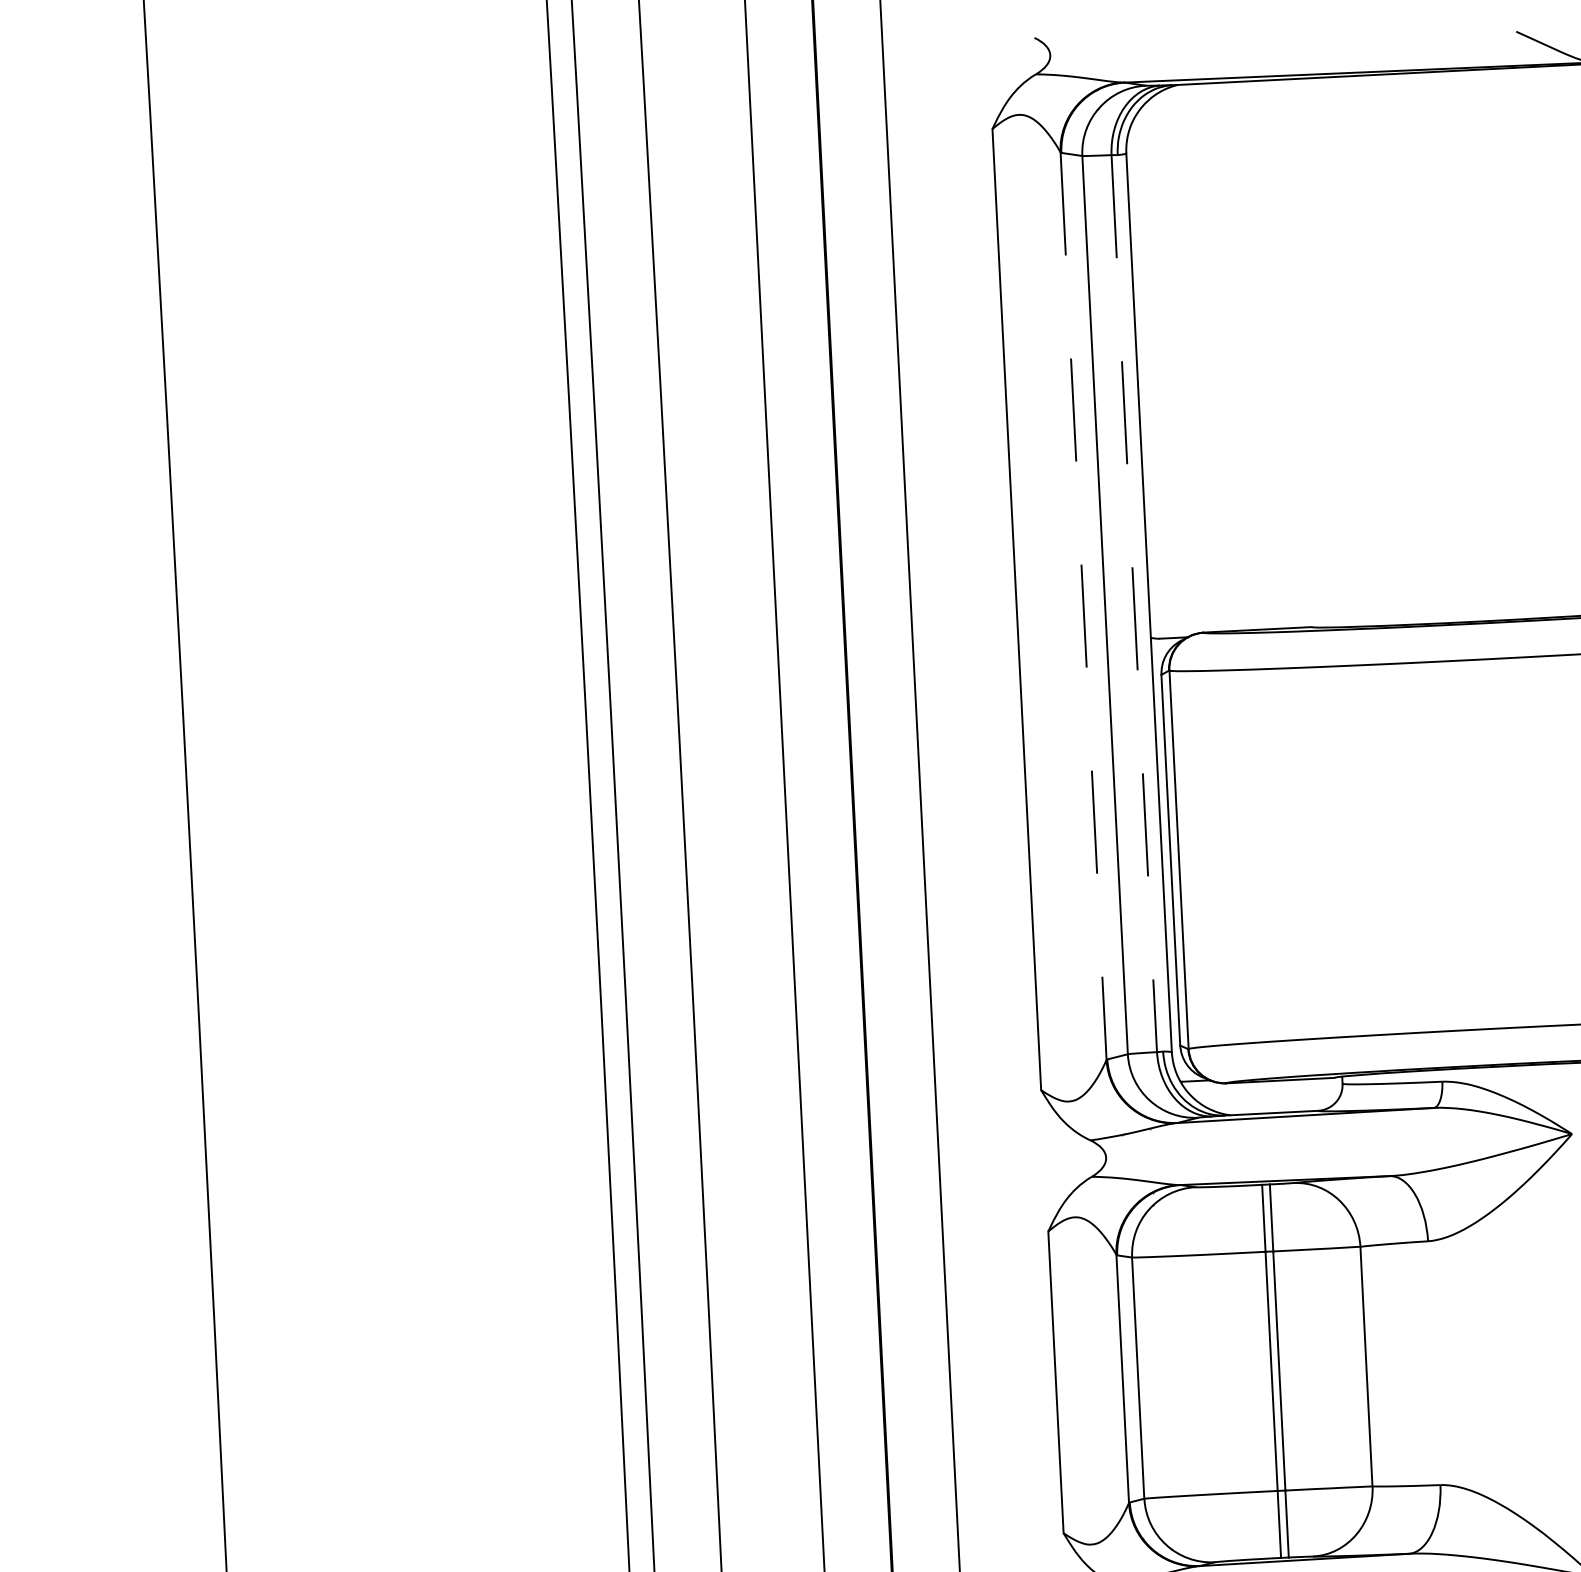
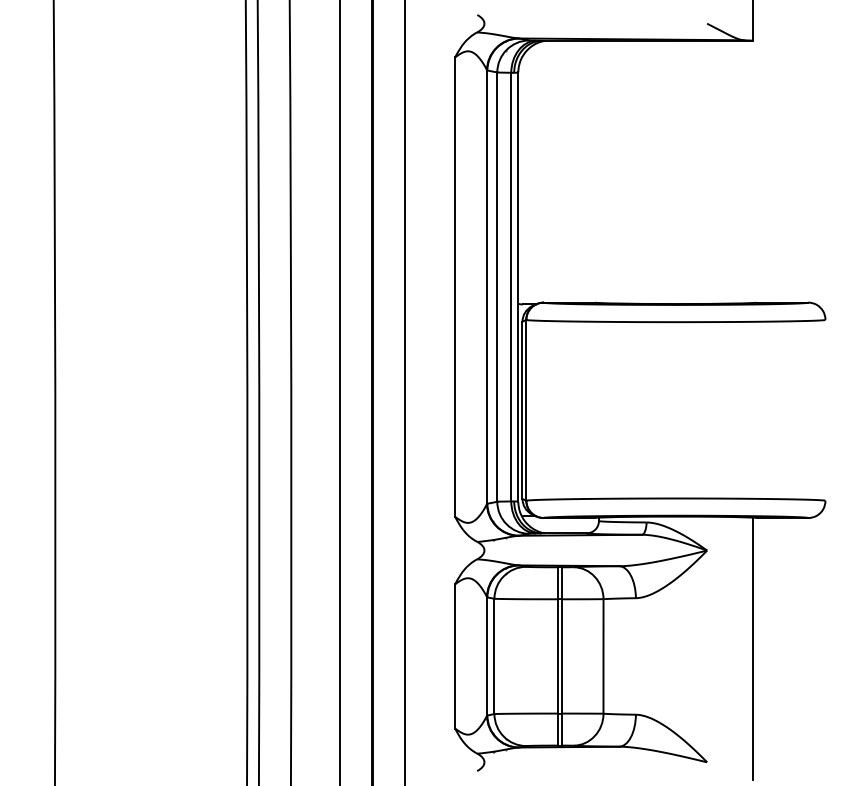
line: (1134, 604) -> (511, 287), dashed -> solid
line: (1084, 606) -> (487, 287), dashed -> solid

